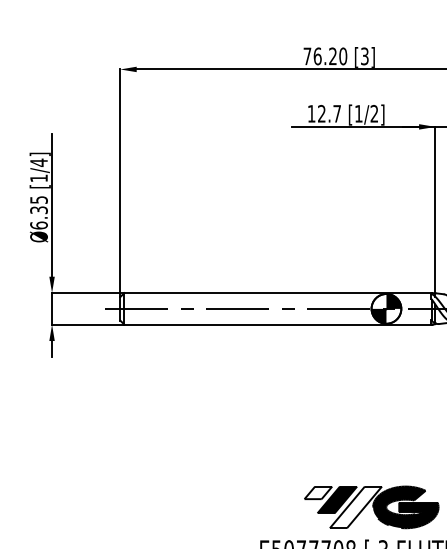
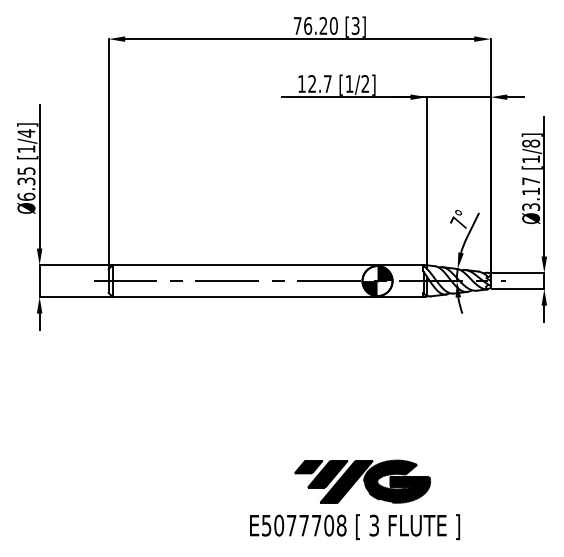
fill: (318, 492) -> (308, 466), added
fill: (355, 507) -> (346, 481), added

